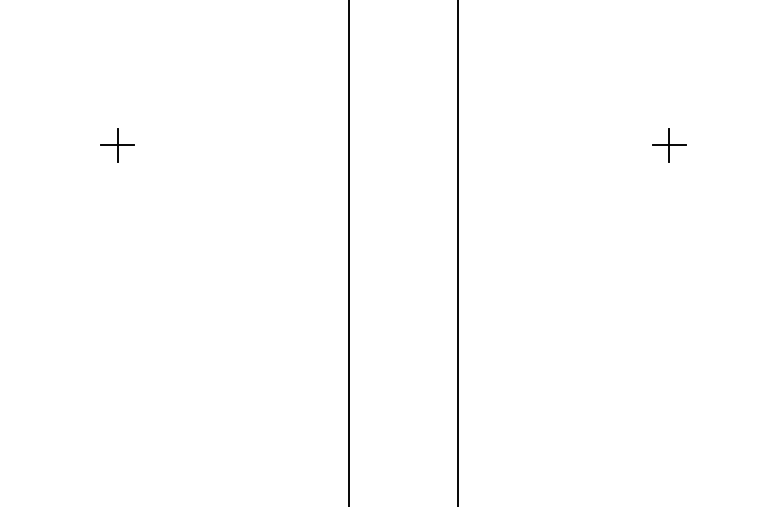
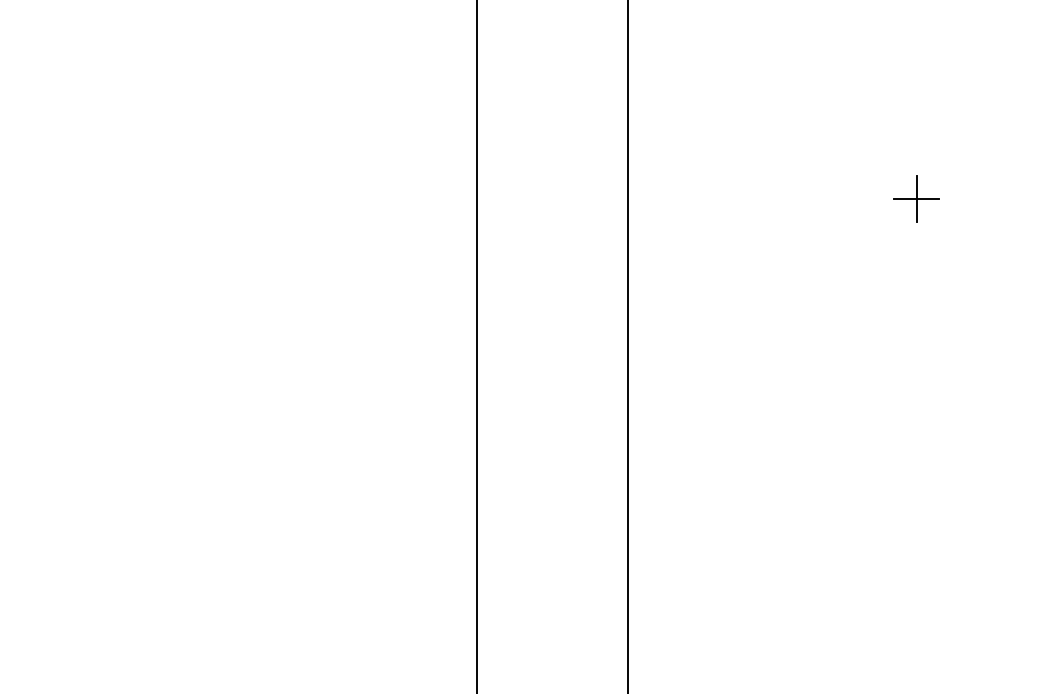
part: (117, 145) -> (160, 199), removed

